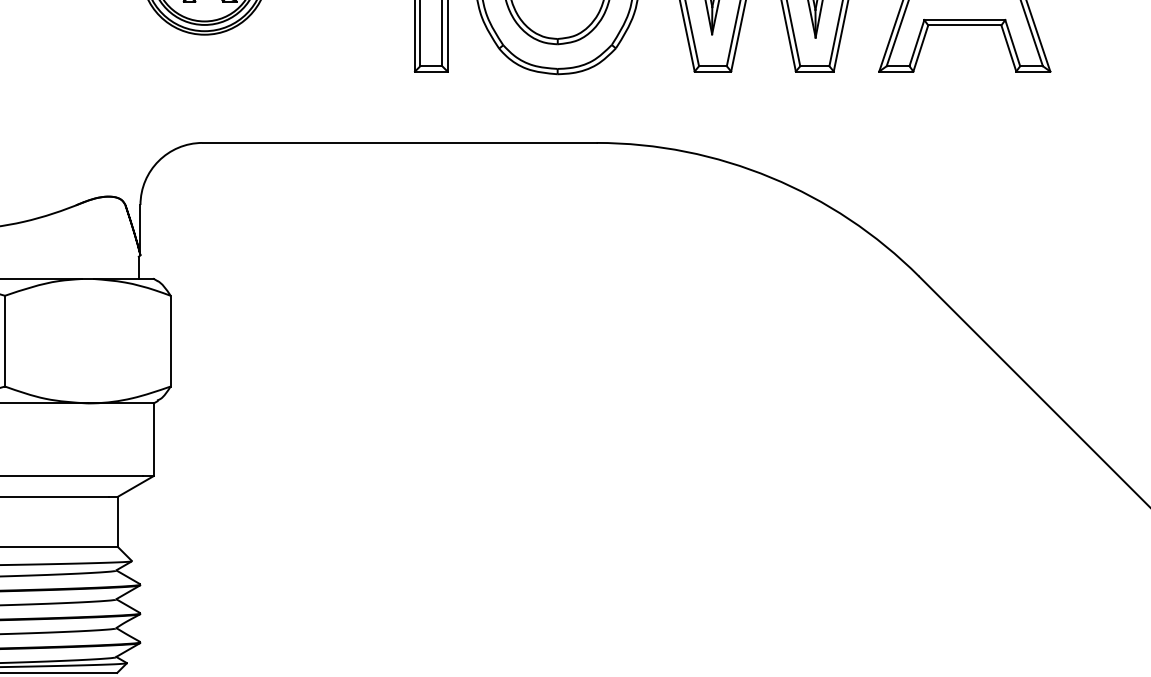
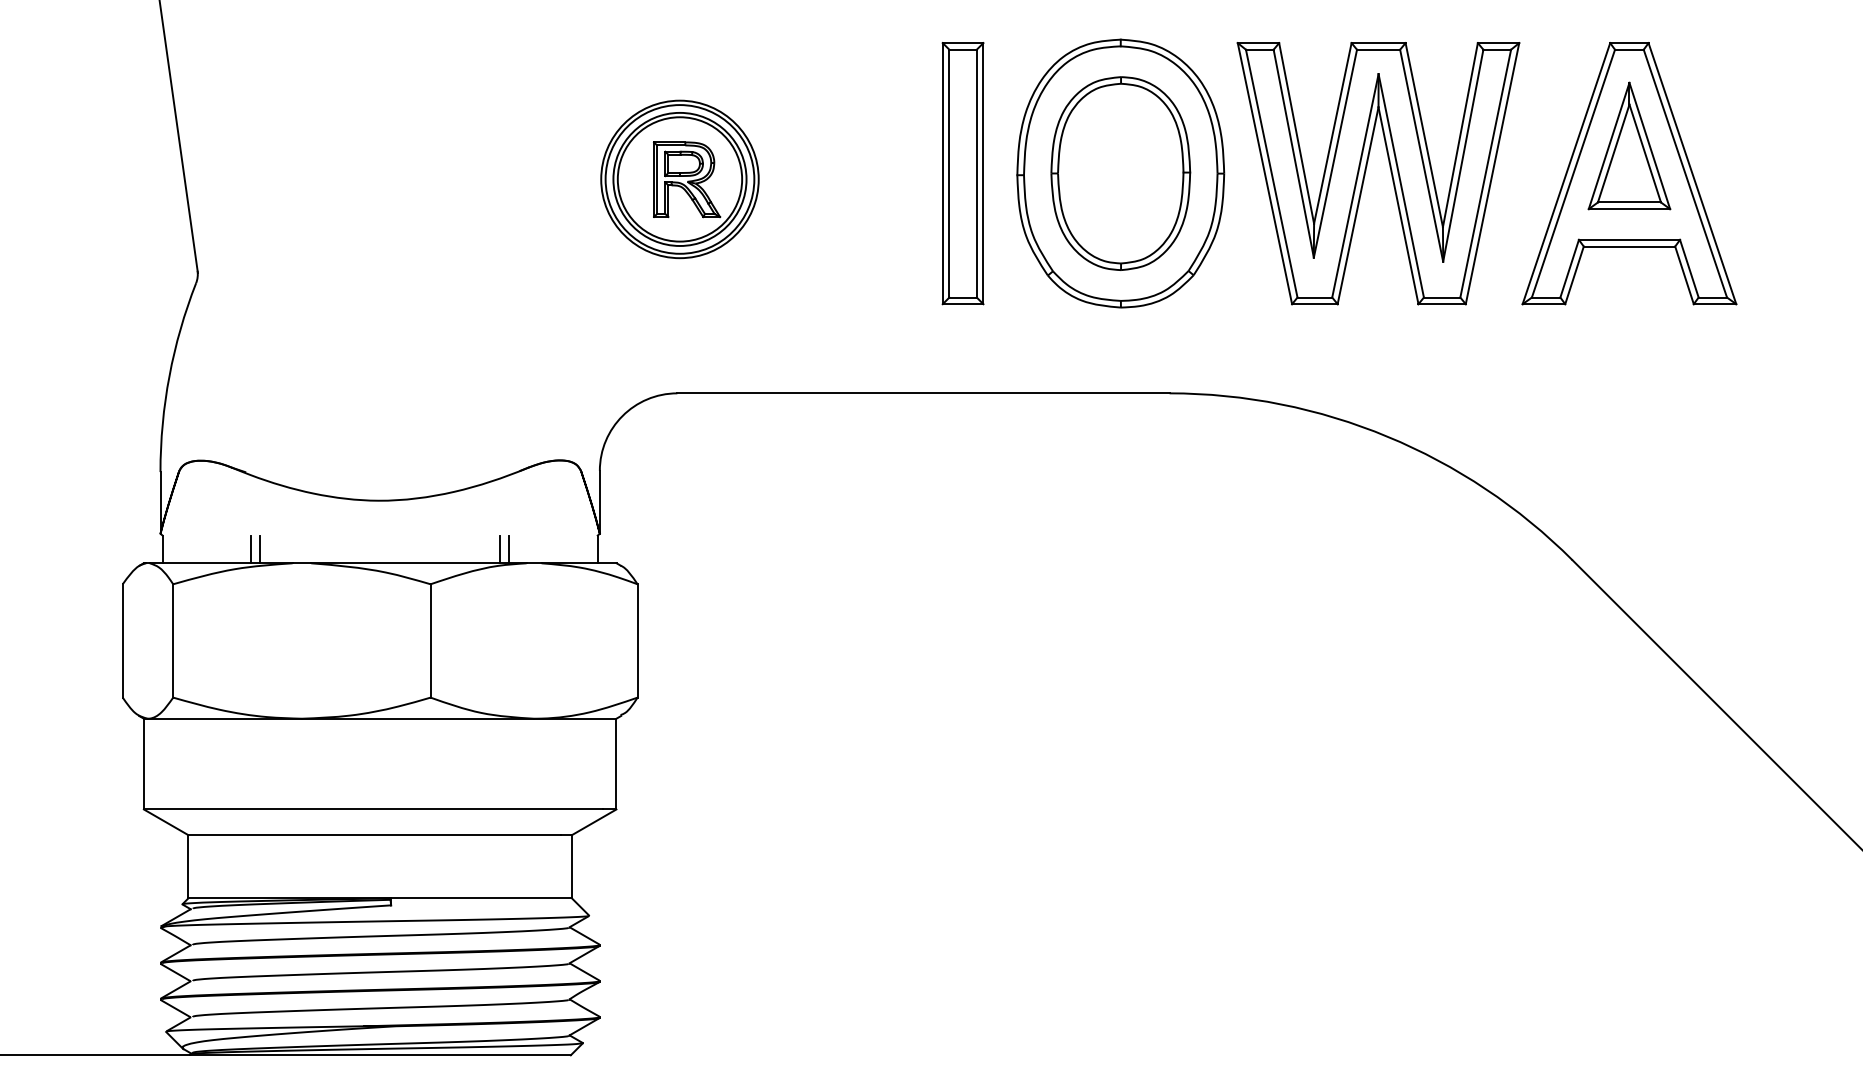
line: (60, 267) -> (500, 549), added
line: (68, 267) -> (509, 549), added

